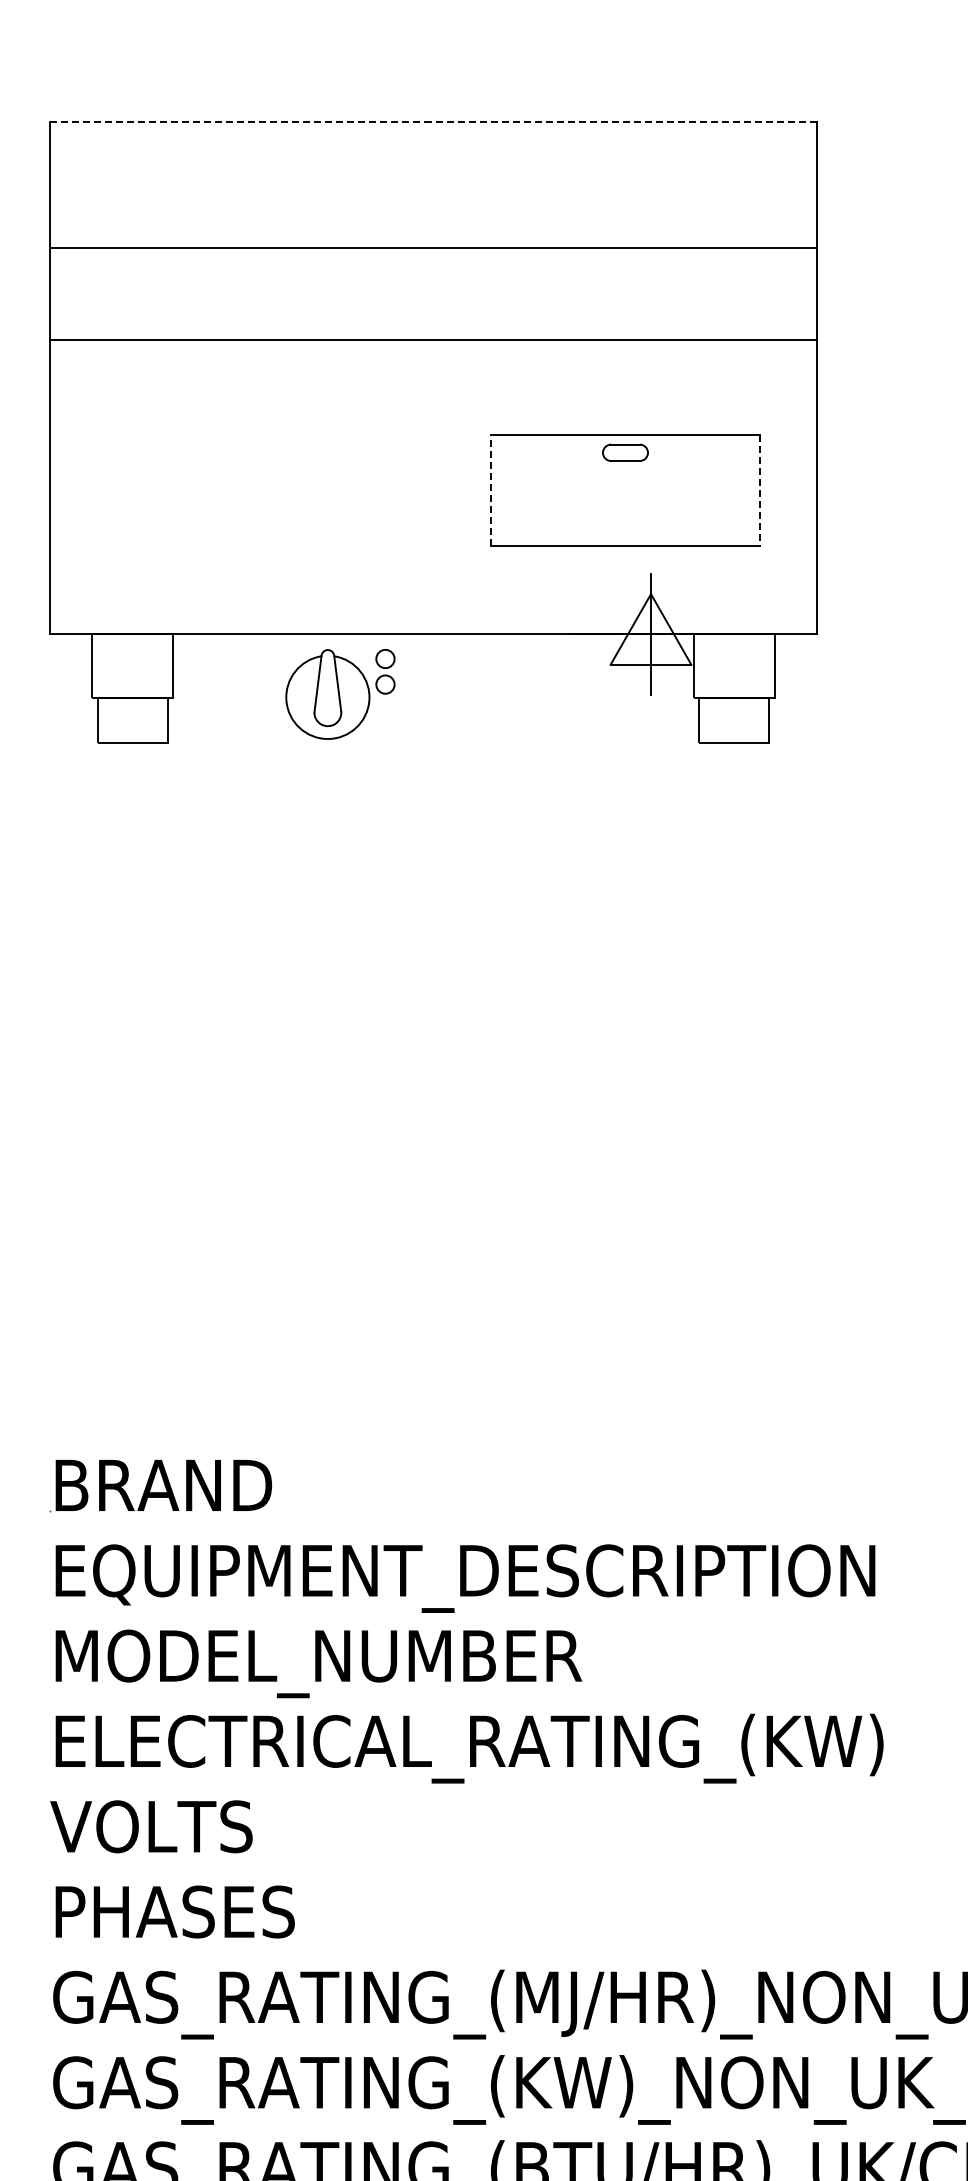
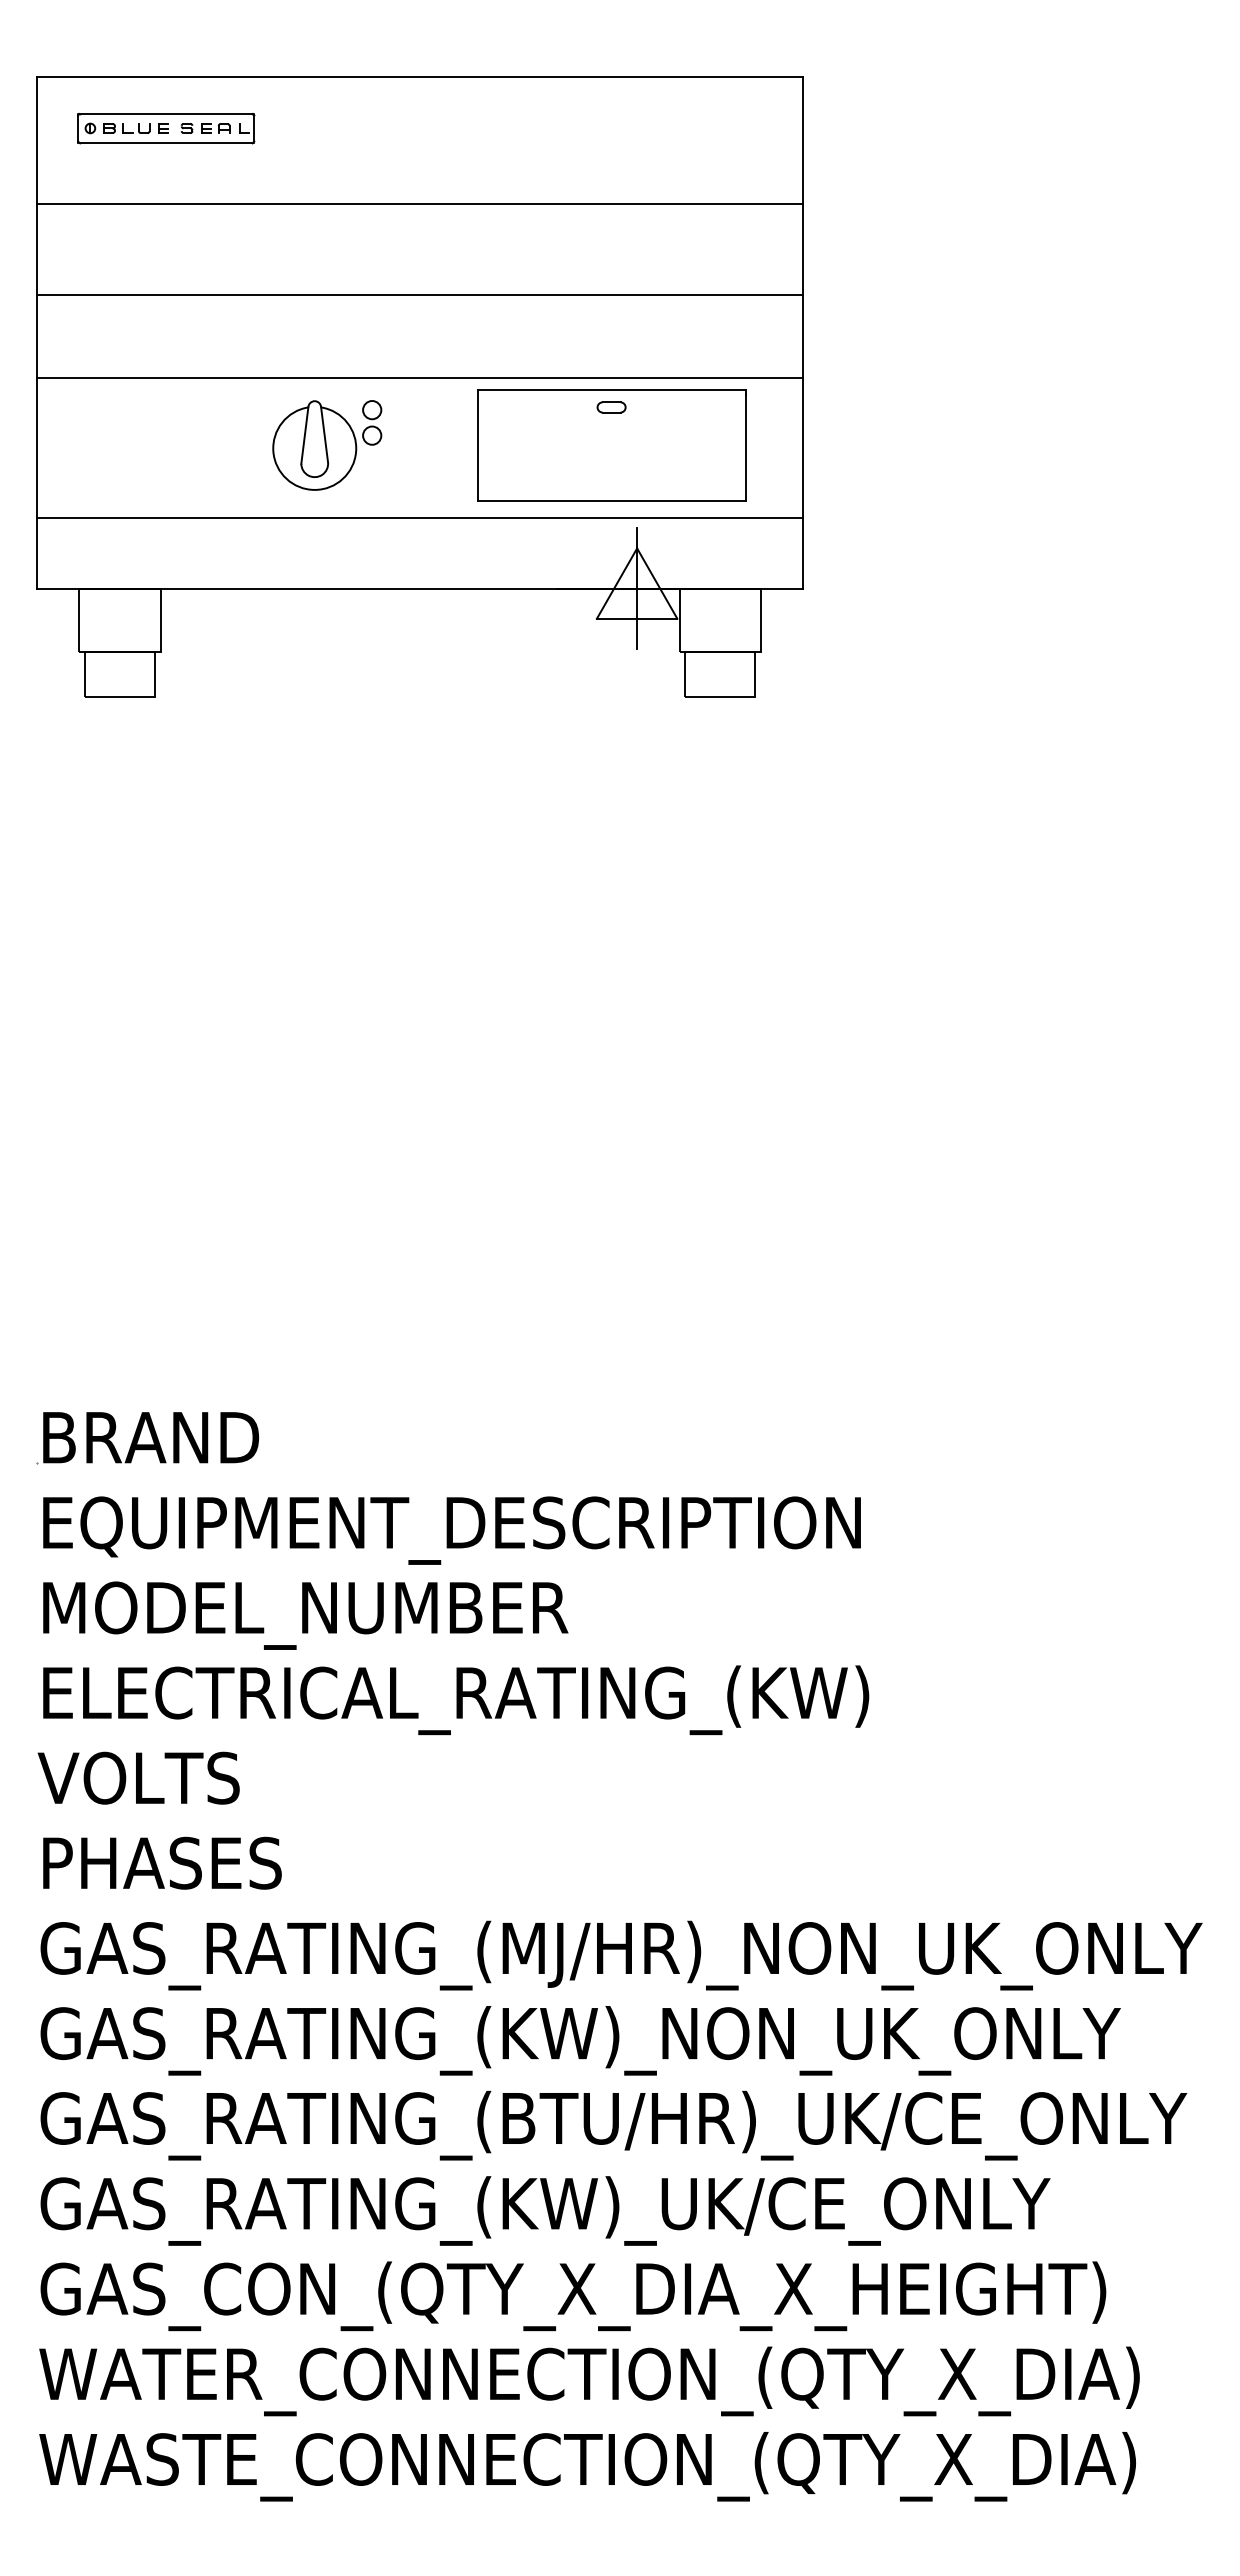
line: (432, 122) -> (419, 77), dashed -> solid
part: (179, 173) -> (166, 128), added
line: (433, 422) -> (420, 377), added
part: (625, 452) -> (611, 407), size x0.62
line: (491, 489) -> (477, 444), dashed -> solid
line: (759, 490) -> (745, 445), dashed -> solid
line: (433, 564) -> (420, 518), added
part: (340, 694) -> (327, 445), moved

